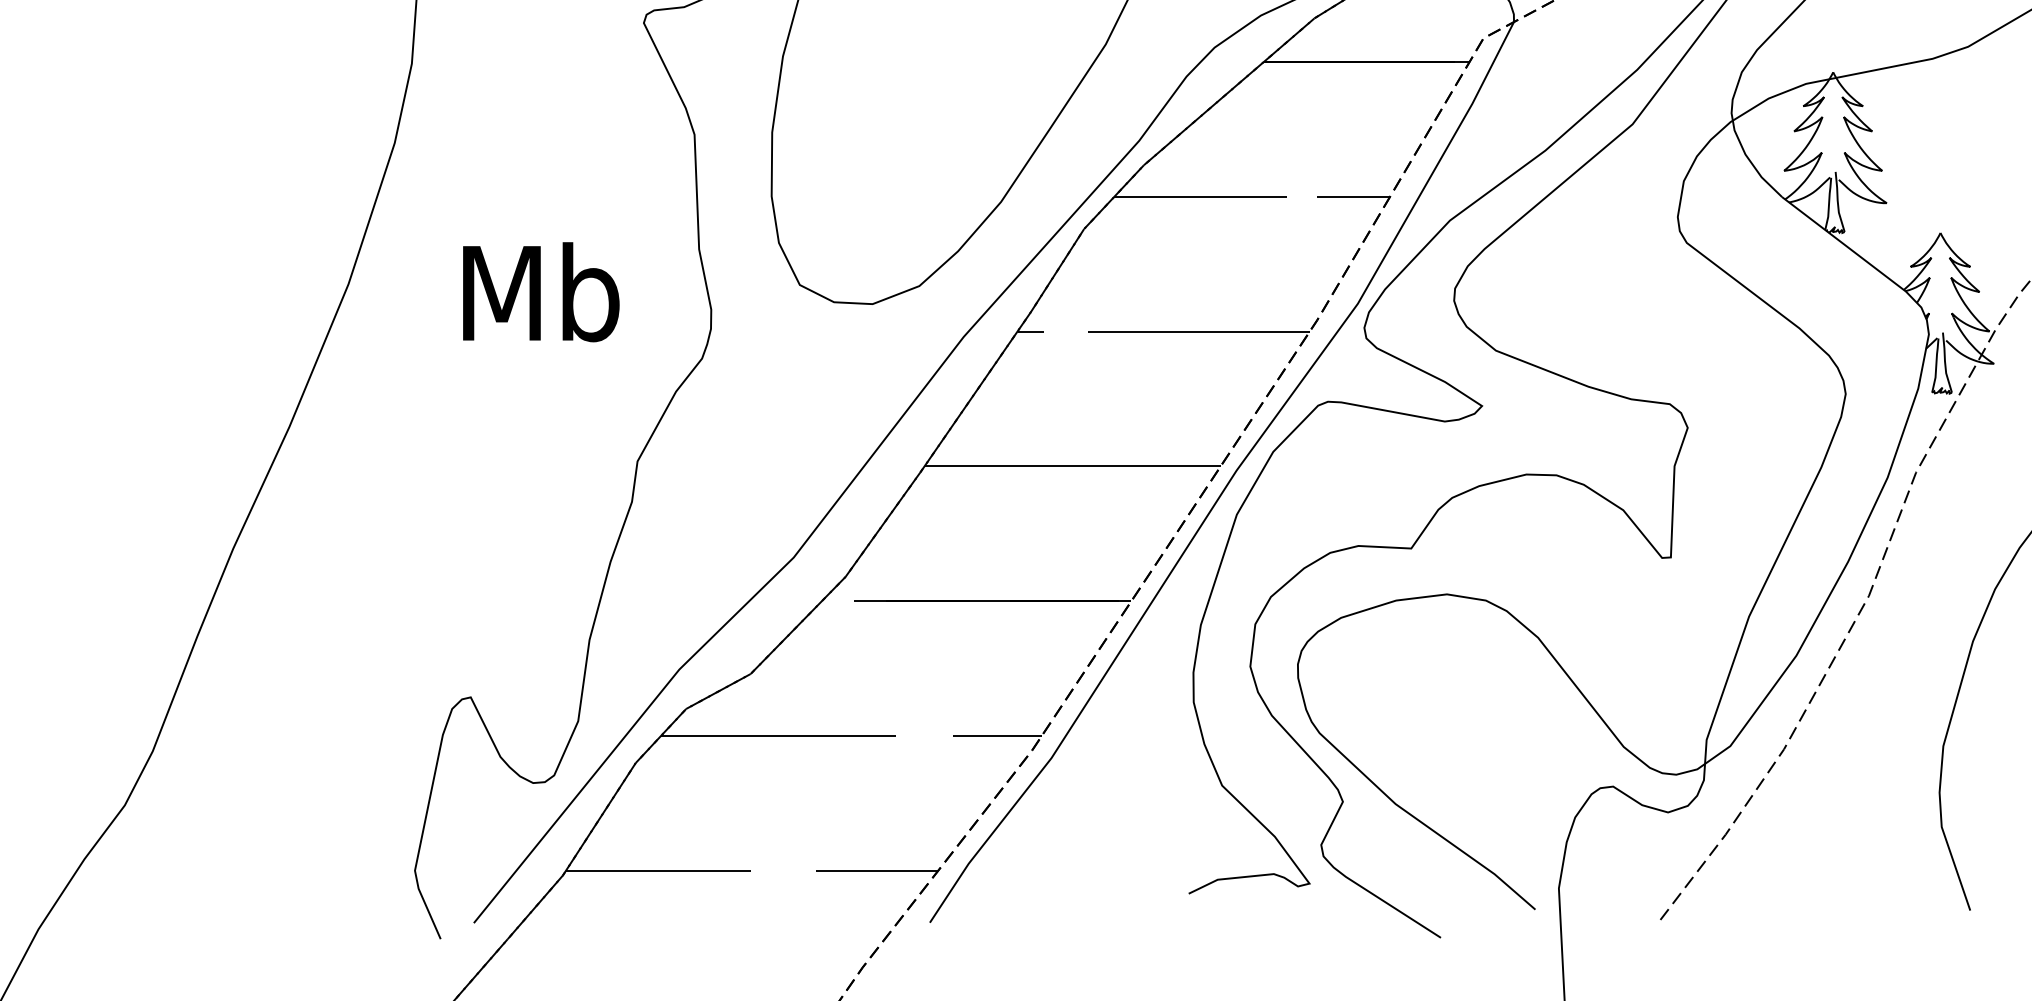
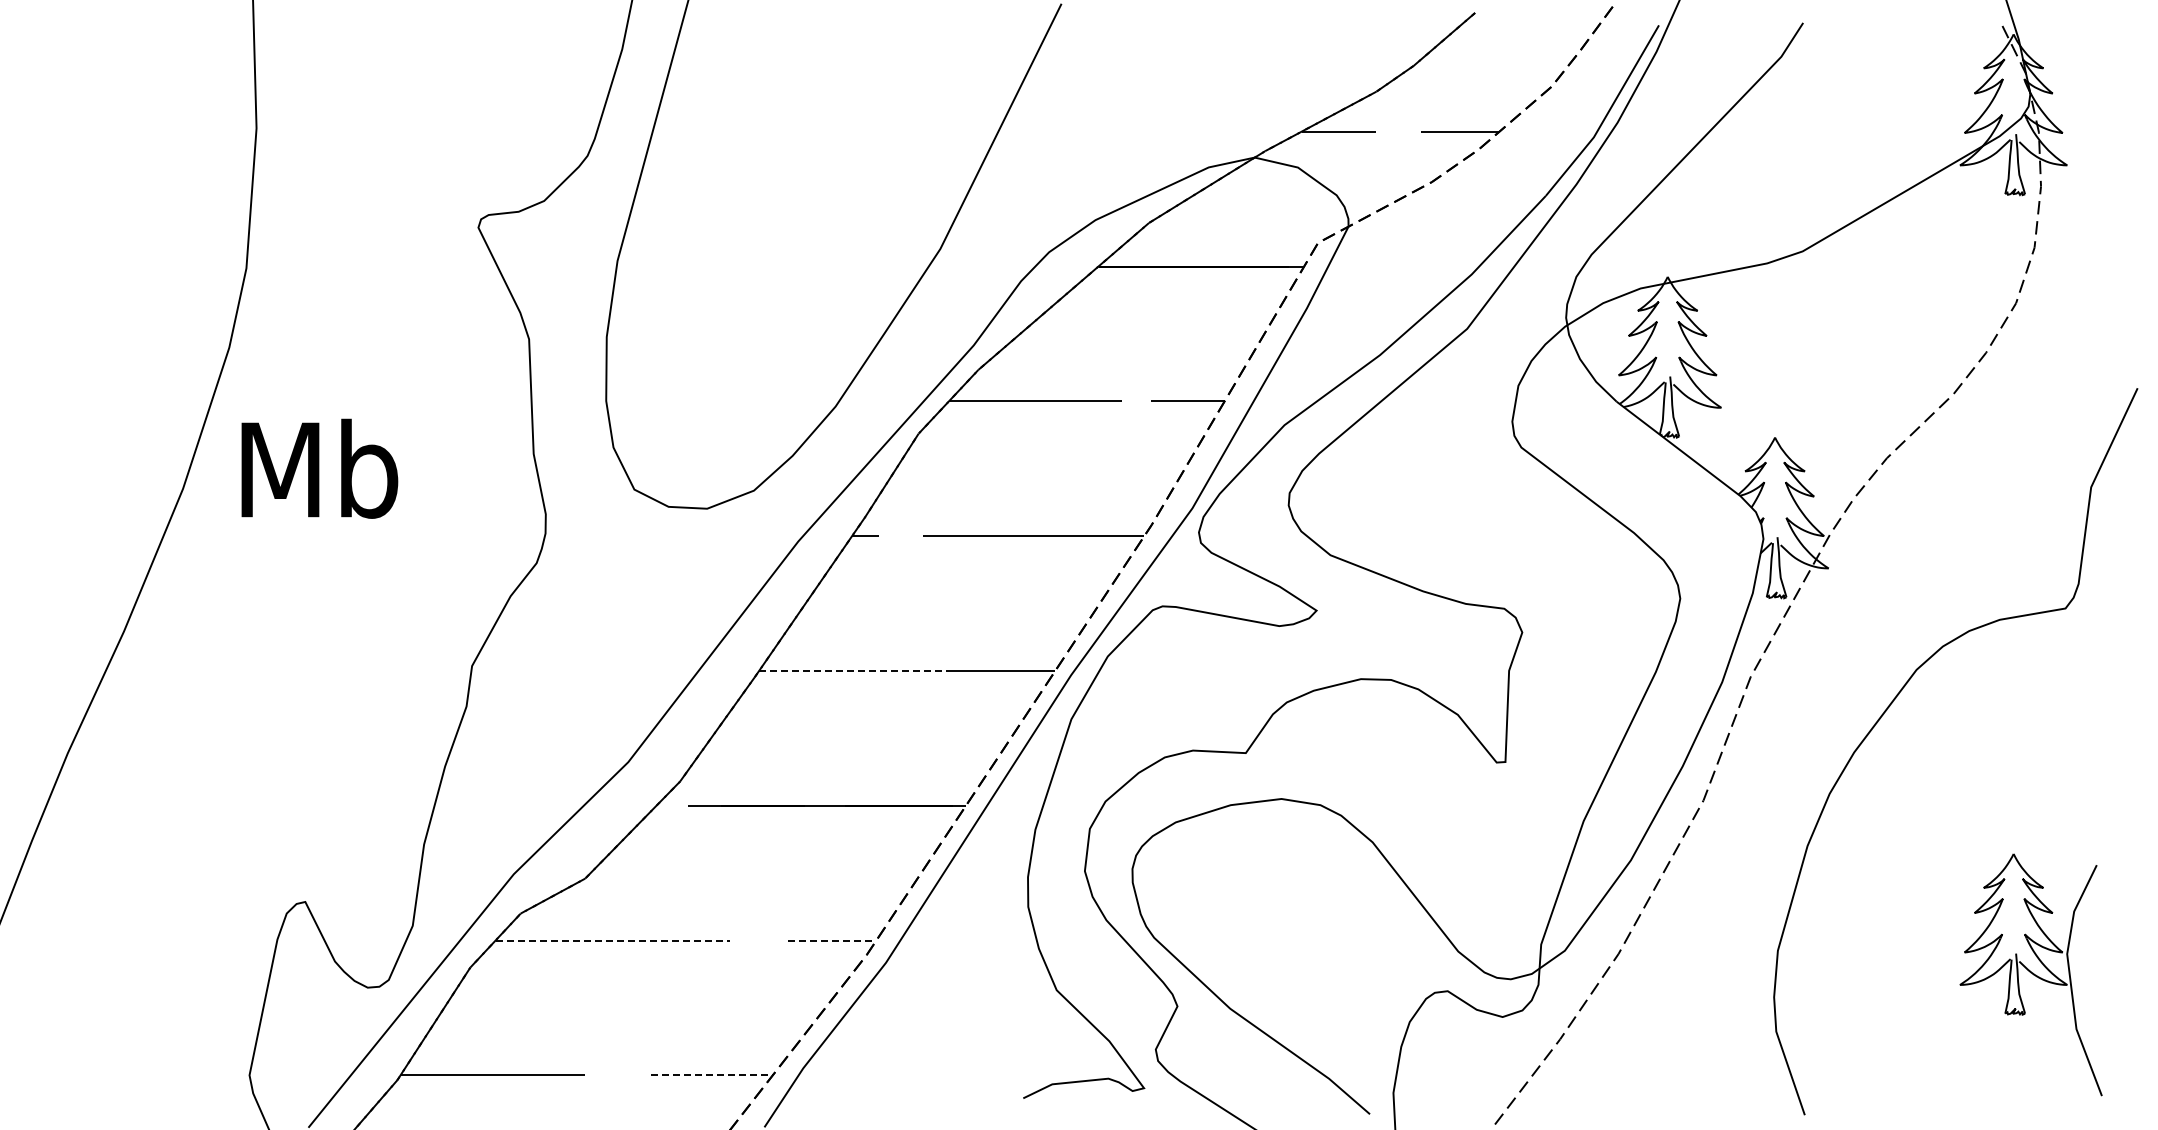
text: (540, 291) -> (319, 468), moved
line: (1021, 465) -> (856, 670), solid -> dashed
line: (778, 735) -> (613, 940), solid -> dashed
line: (997, 735) -> (832, 940), solid -> dashed
line: (876, 870) -> (711, 1075), solid -> dashed

